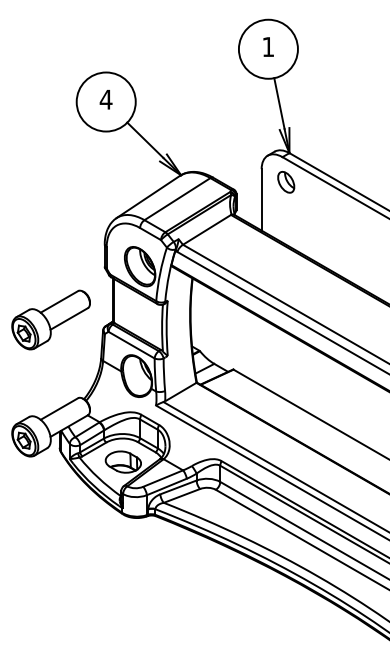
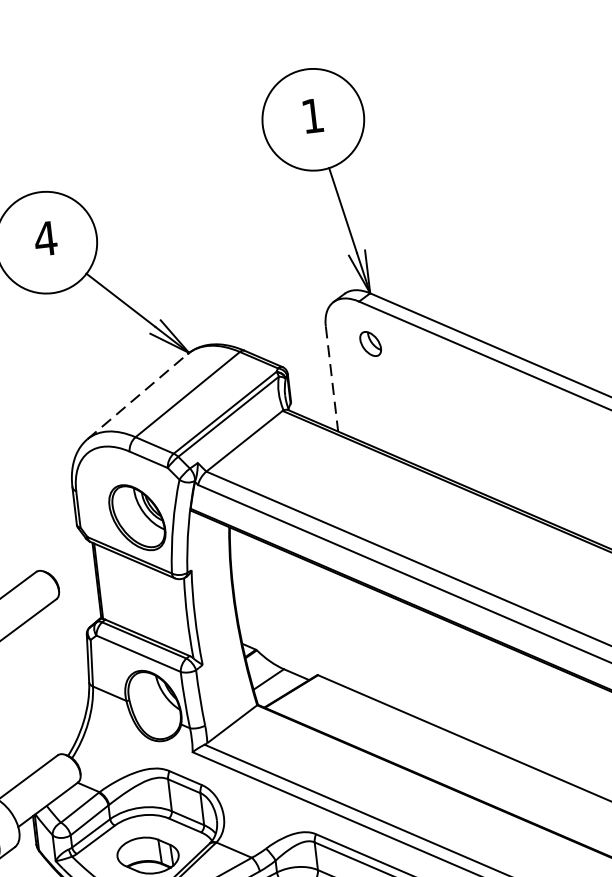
part: (286, 182) -> (371, 344), size x0.7
line: (148, 196) -> (137, 395), solid -> dashed
line: (261, 199) -> (331, 378), solid -> dashed

